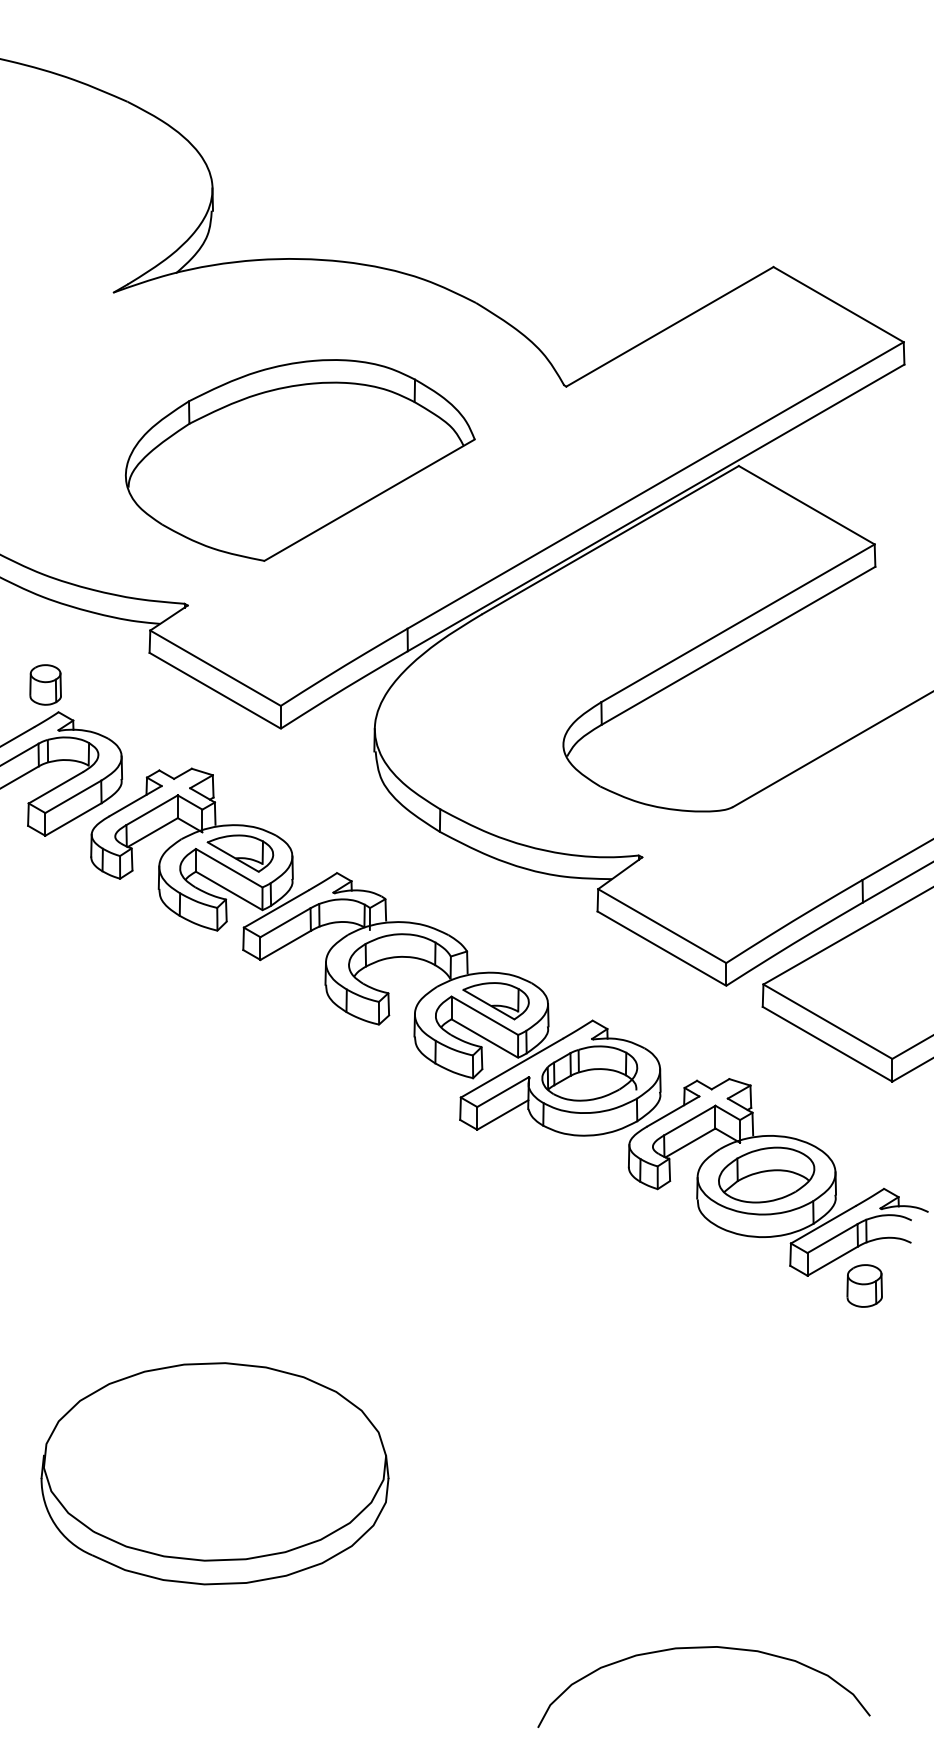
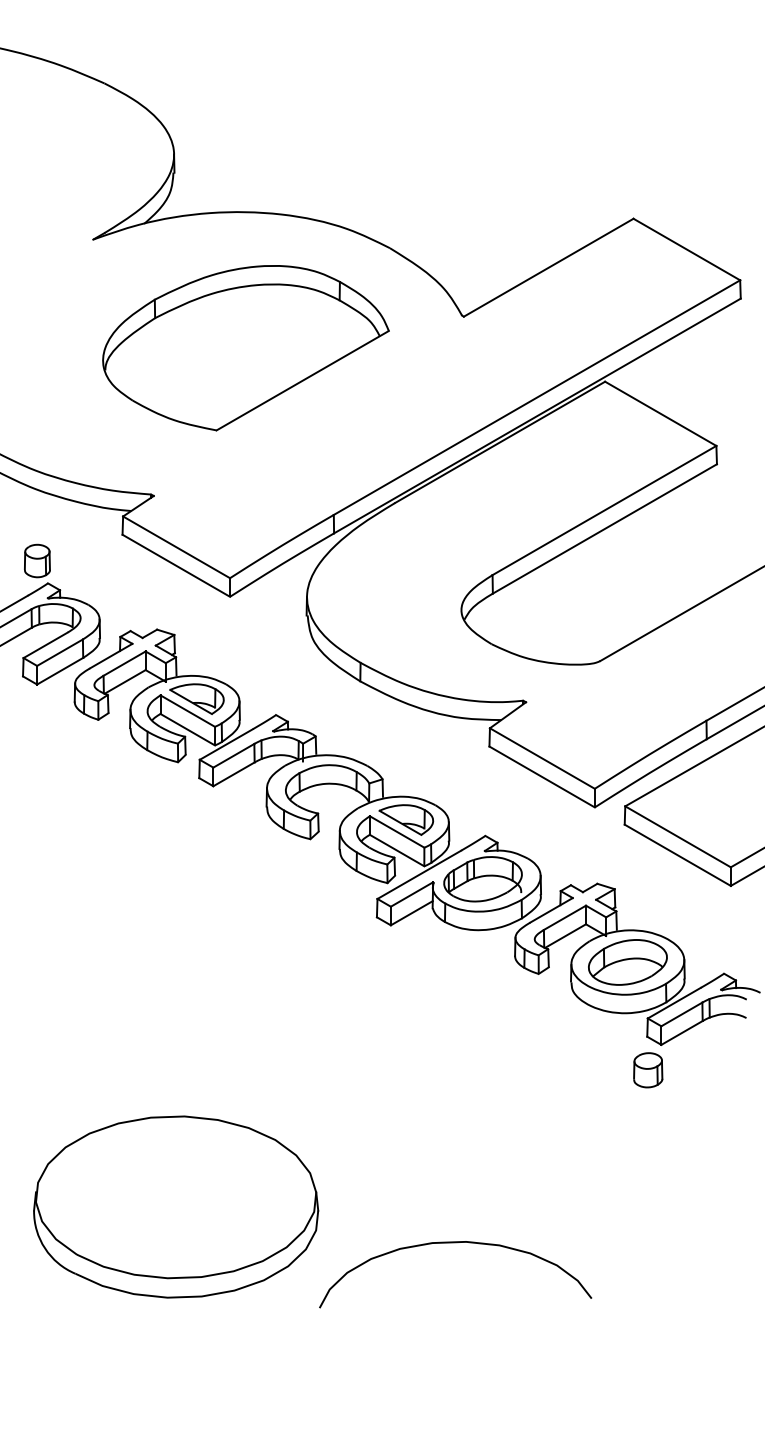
part: (299, 460) -> (245, 348), moved
part: (865, 1286) -> (648, 1070), moved
curve: (703, 1648) -> (455, 1243), moved

